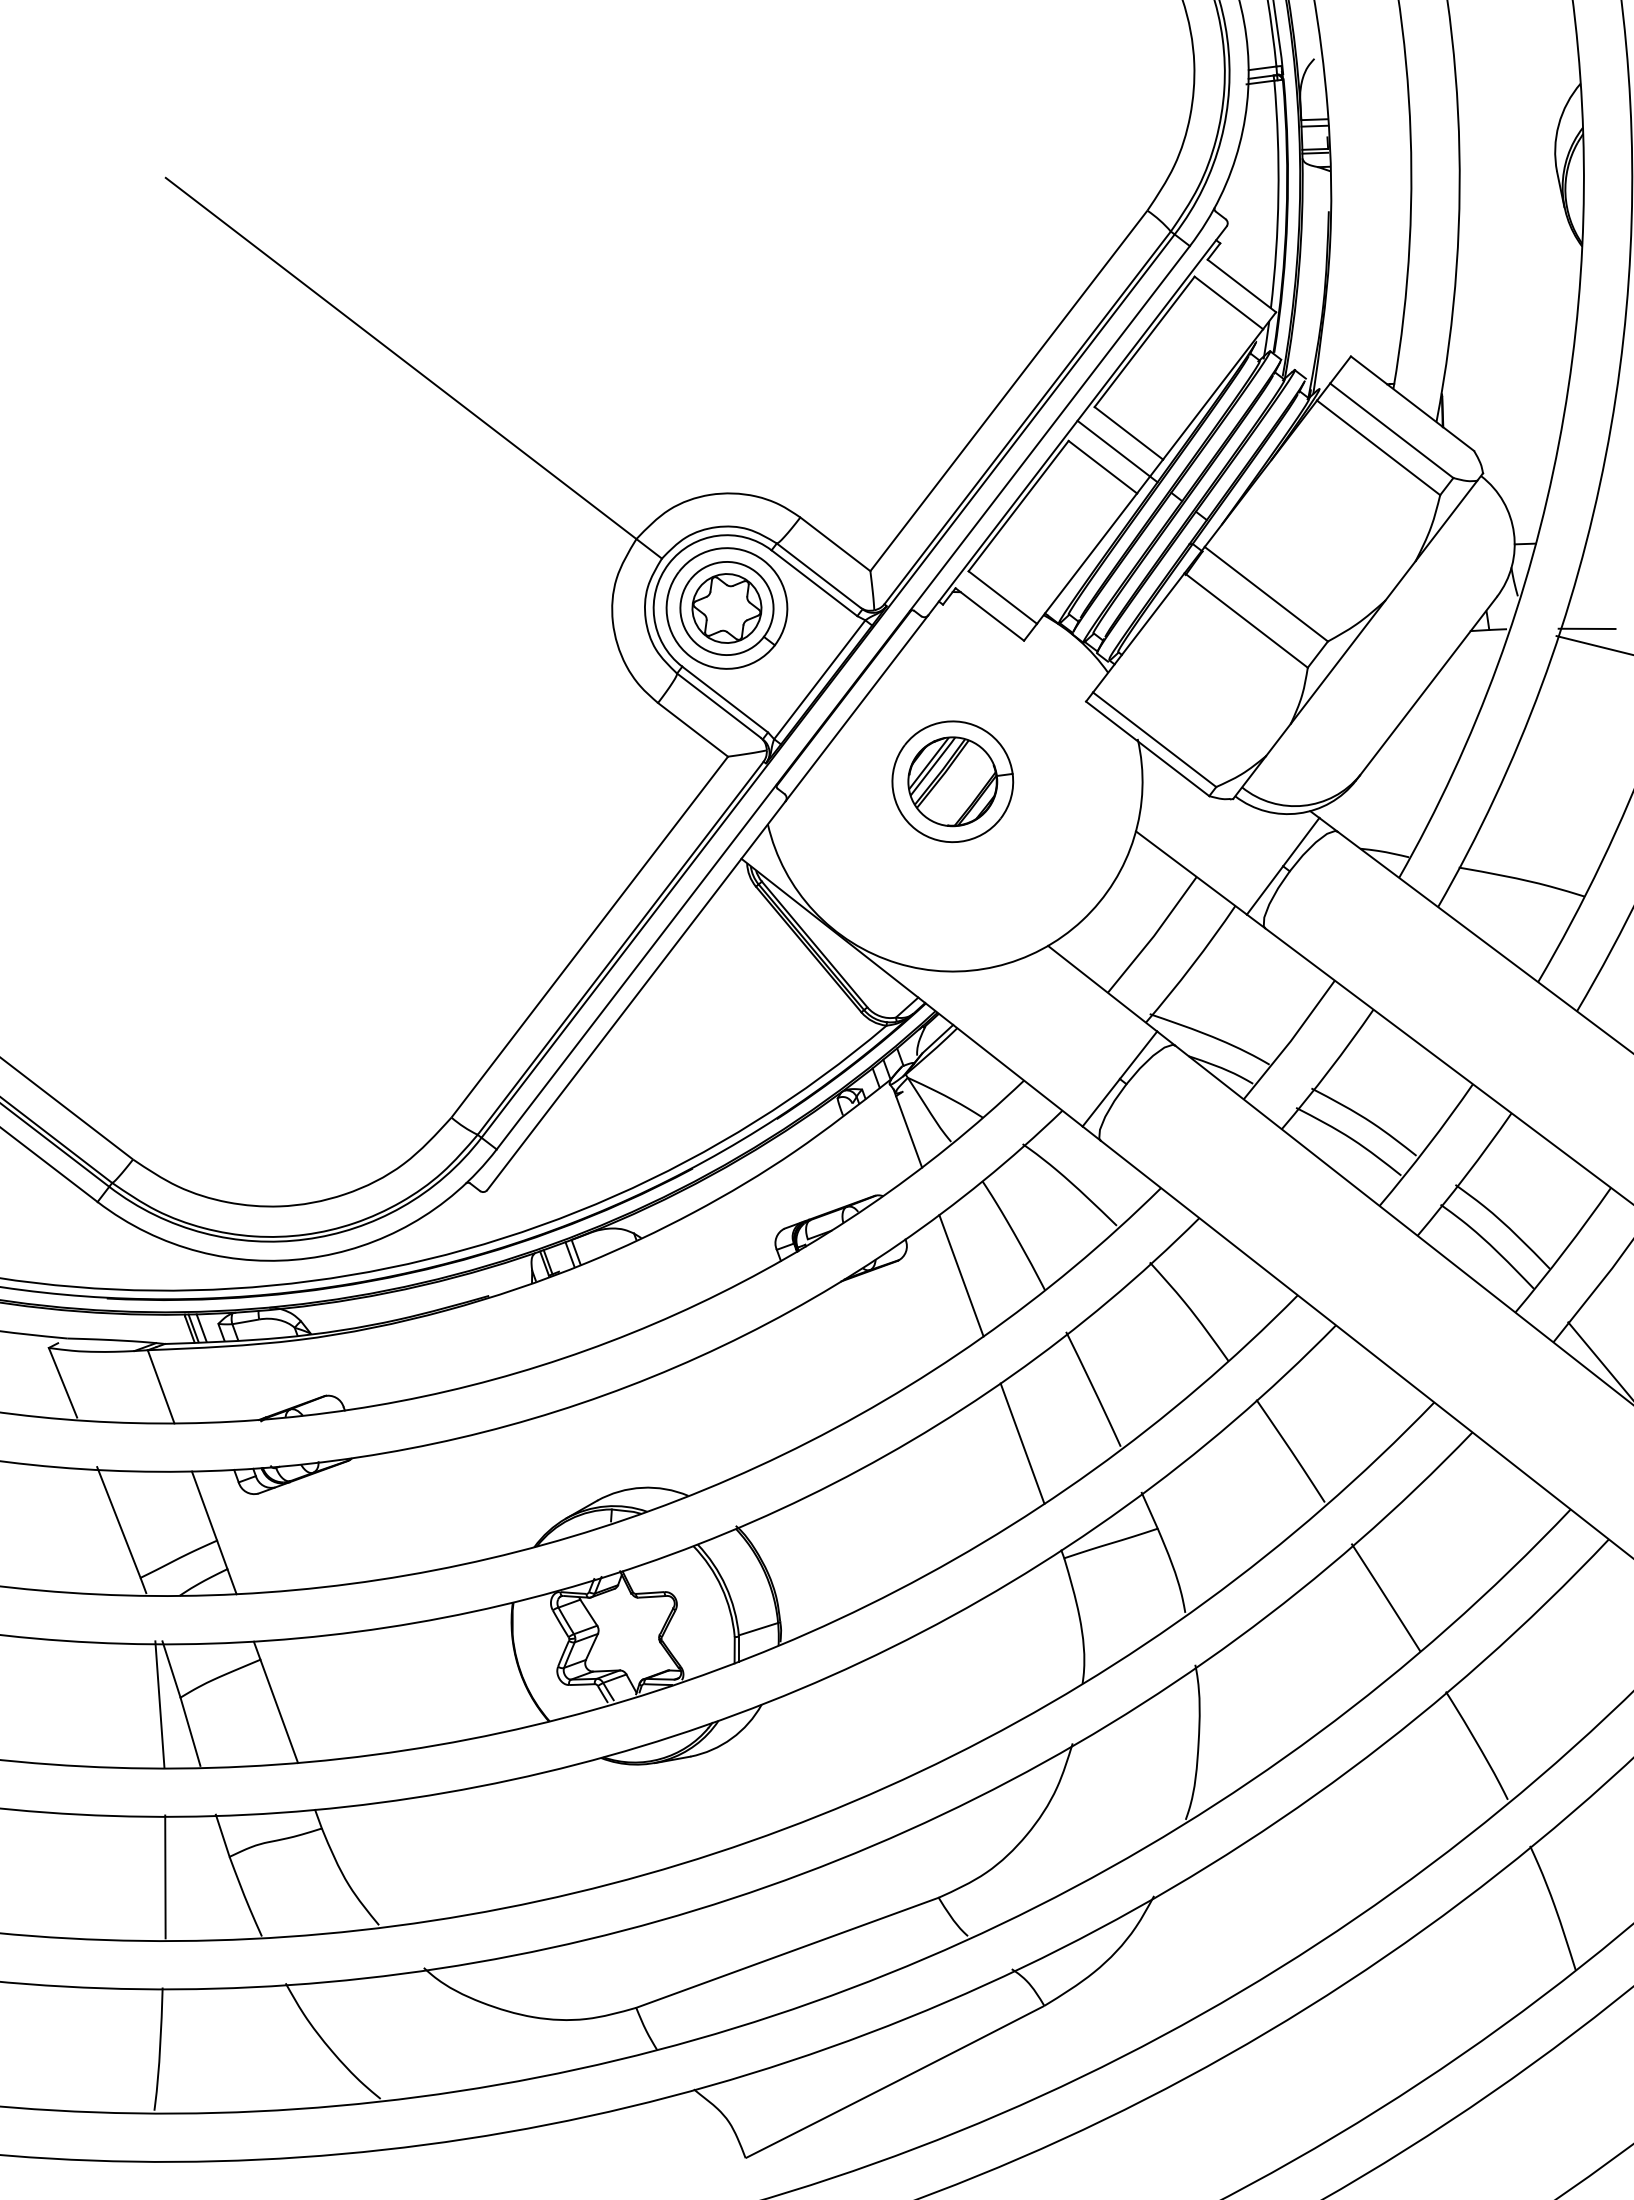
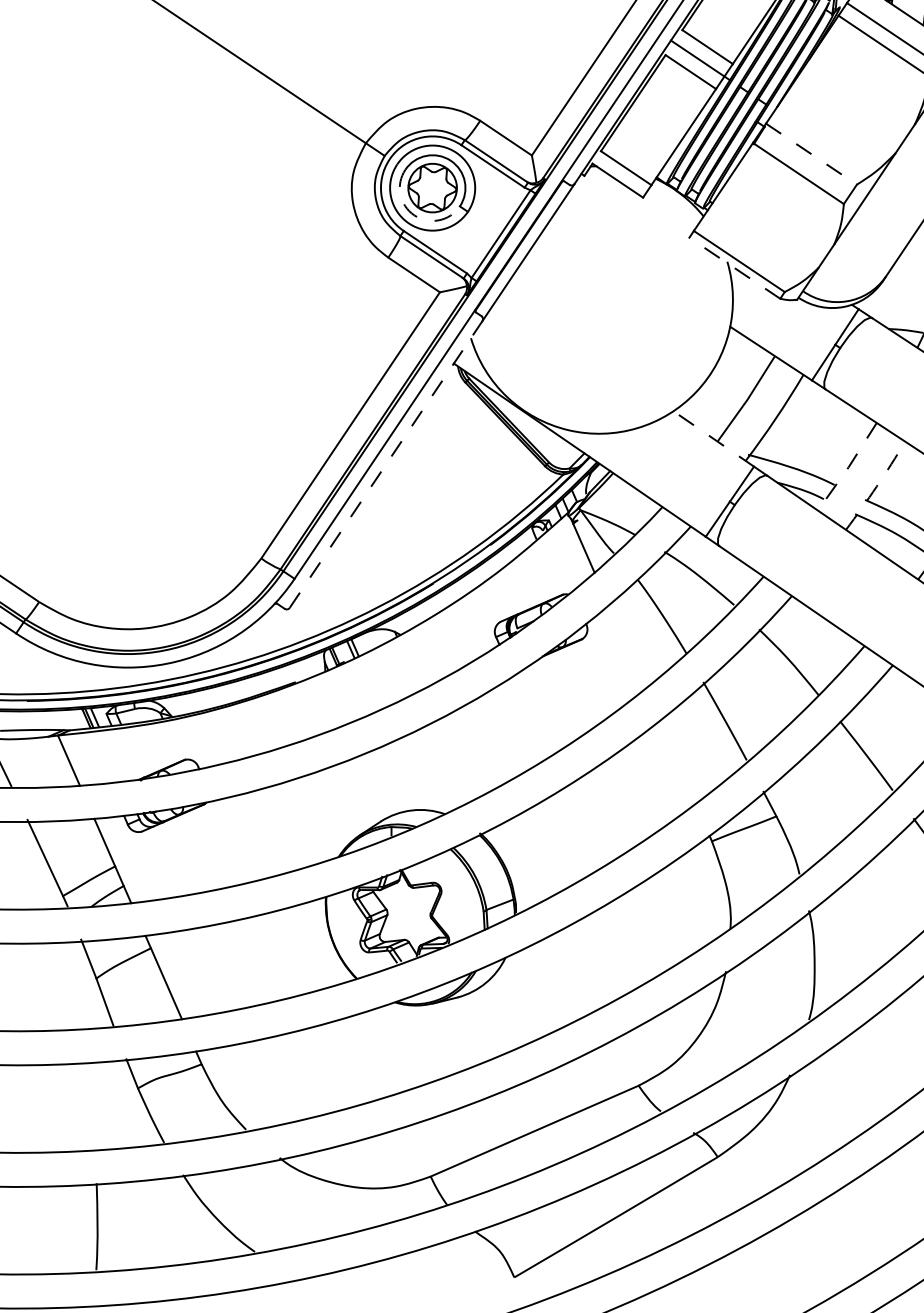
line: (1266, 594) -> (811, 154), solid -> dashed
arc: (698, 645) -> (414, 215), solid -> dashed
line: (1147, 748) -> (734, 267), solid -> dashed
part: (952, 781) -> (598, 299), removed
line: (1102, 988) -> (713, 438), solid -> dashed
line: (636, 995) -> (386, 464), solid -> dashed
line: (1290, 1041) -> (848, 467), solid -> dashed
arc: (1329, 1070) -> (876, 486), solid -> dashed
line: (961, 1275) -> (627, 646), removed
line: (1022, 1443) -> (677, 762), removed
line: (159, 1704) -> (81, 984), removed
line: (165, 1876) -> (93, 1104), removed

